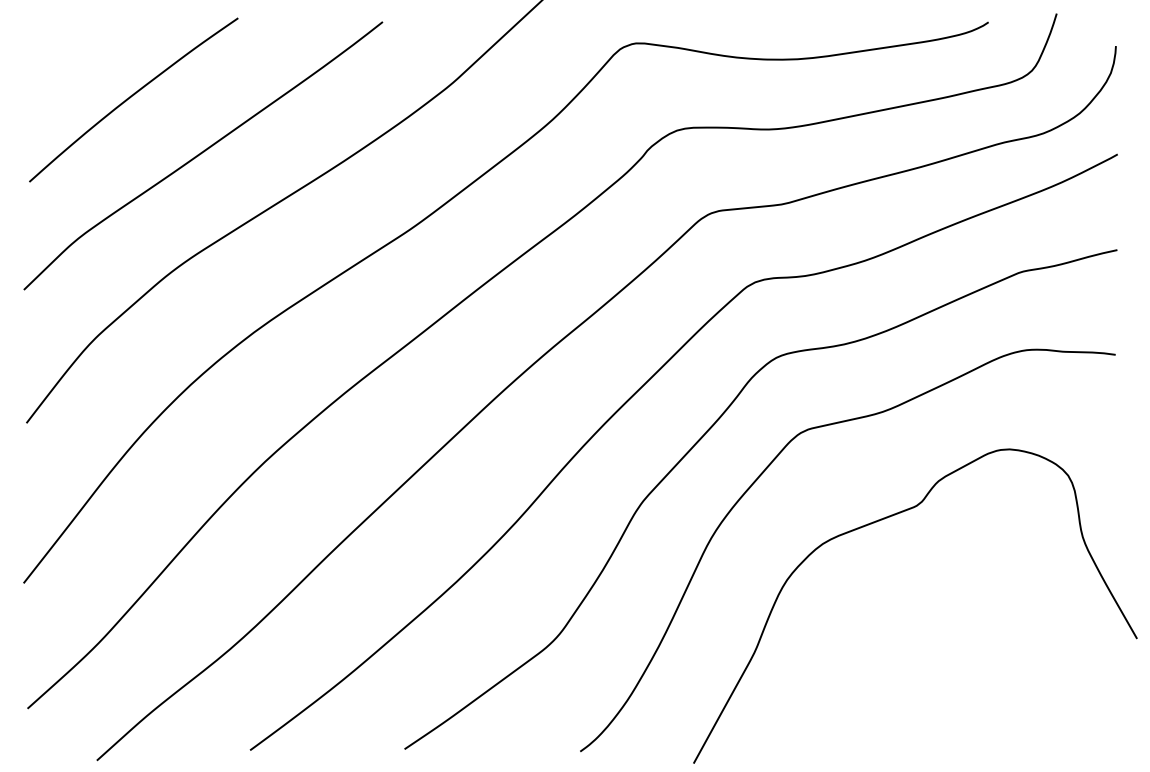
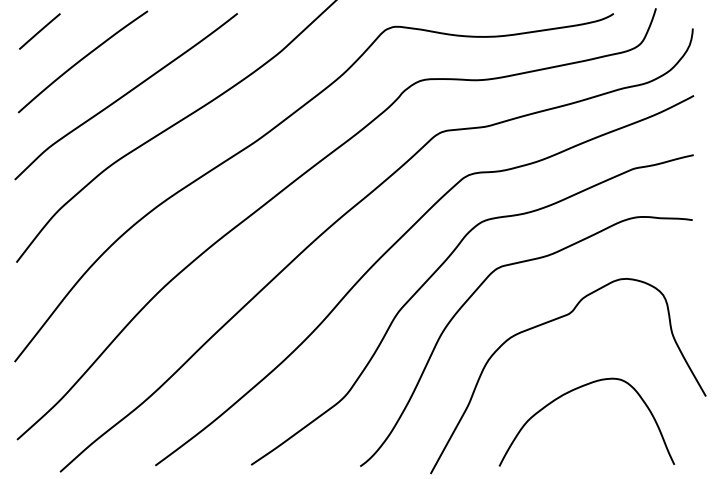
line: (63, 50) -> (39, 31), added
curve: (922, 630) -> (572, 391), added

